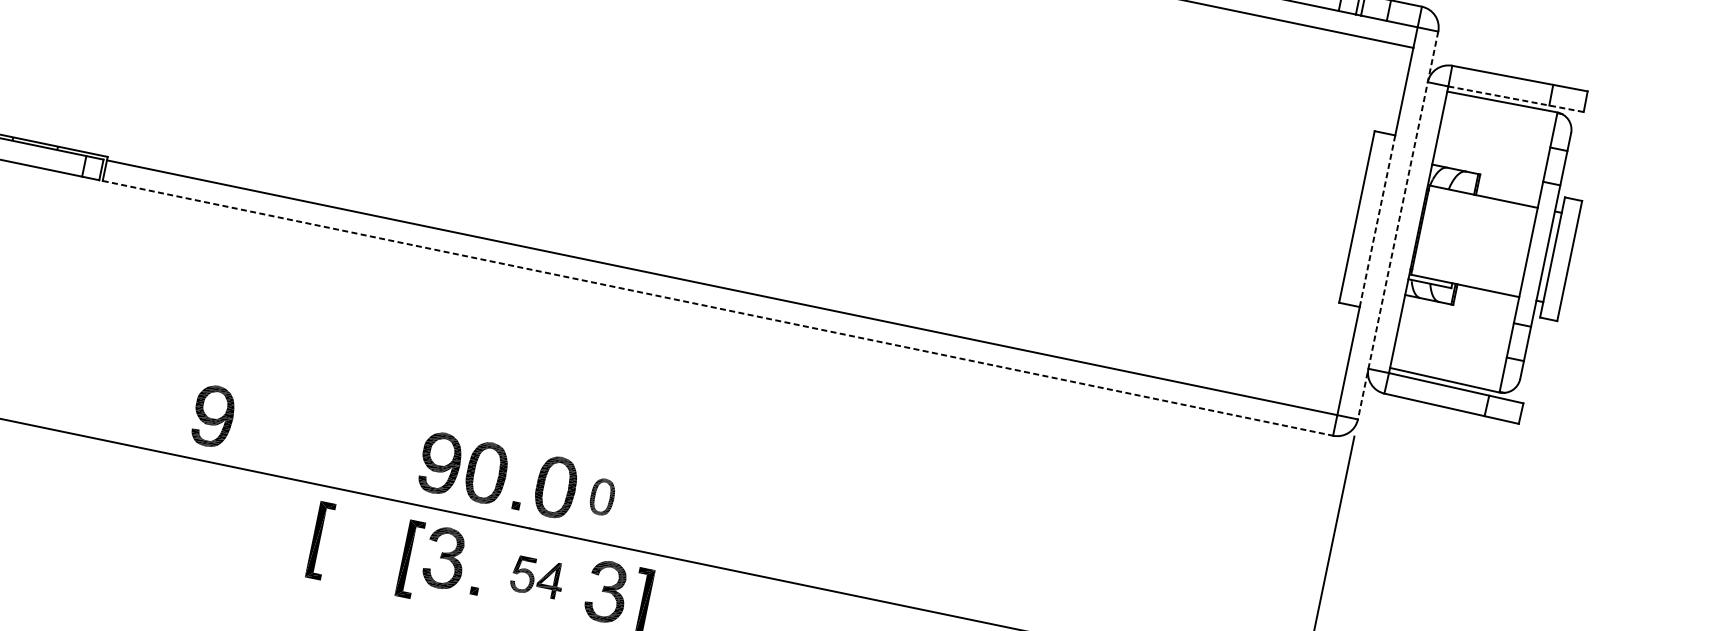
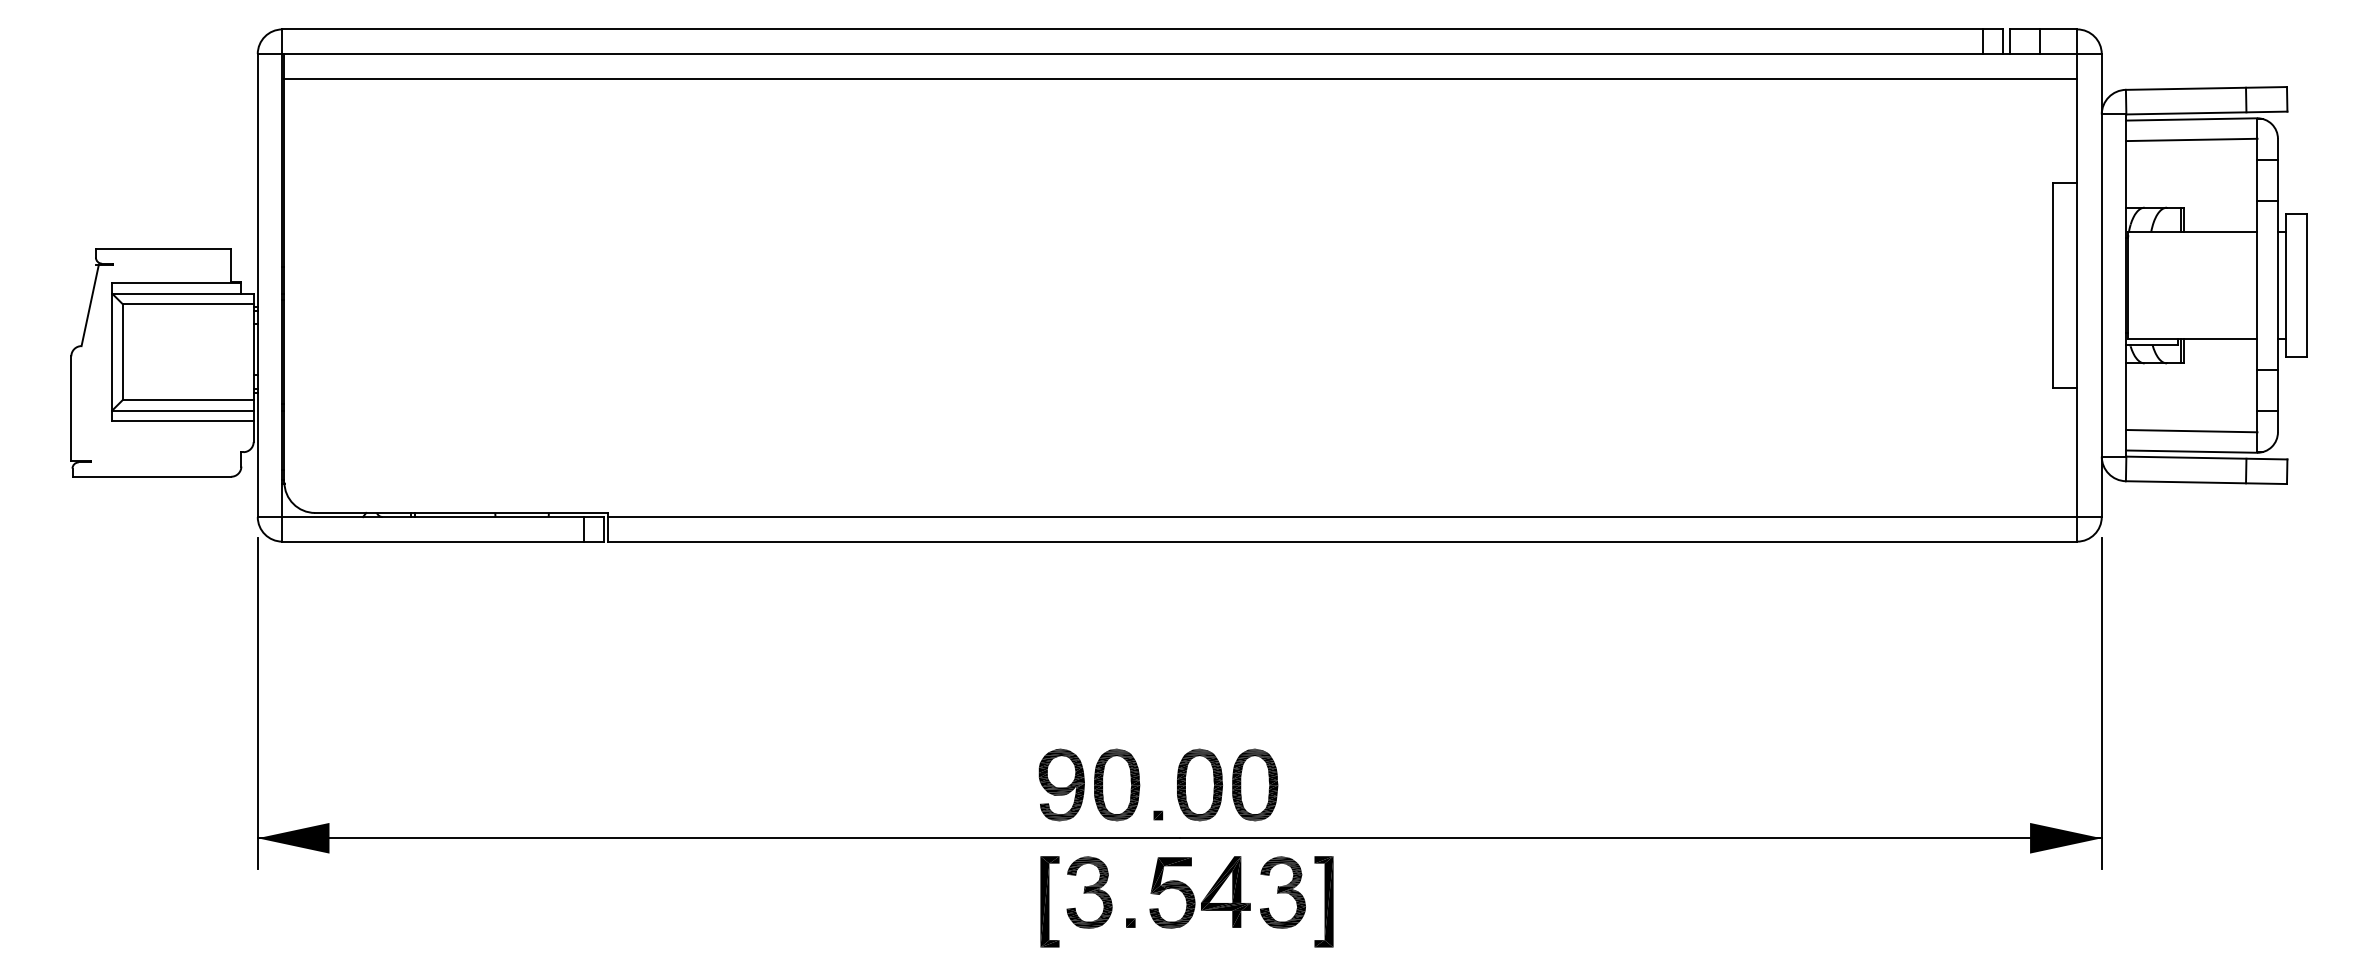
line: (1515, 99) -> (2206, 113), dashed -> solid
line: (1498, 118) -> (2191, 139), added
line: (1377, 222) -> (2077, 286), dashed -> solid
line: (1397, 225) -> (2101, 285), dashed -> solid
line: (717, 308) -> (1342, 541), dashed -> solid
line: (1447, 363) -> (2191, 431), added
part: (213, 415) -> (790, 784), removed
part: (602, 496) -> (1255, 784), size x1.67
part: (320, 540) -> (942, 901), removed
part: (537, 577) -> (1199, 892), size x1.67

